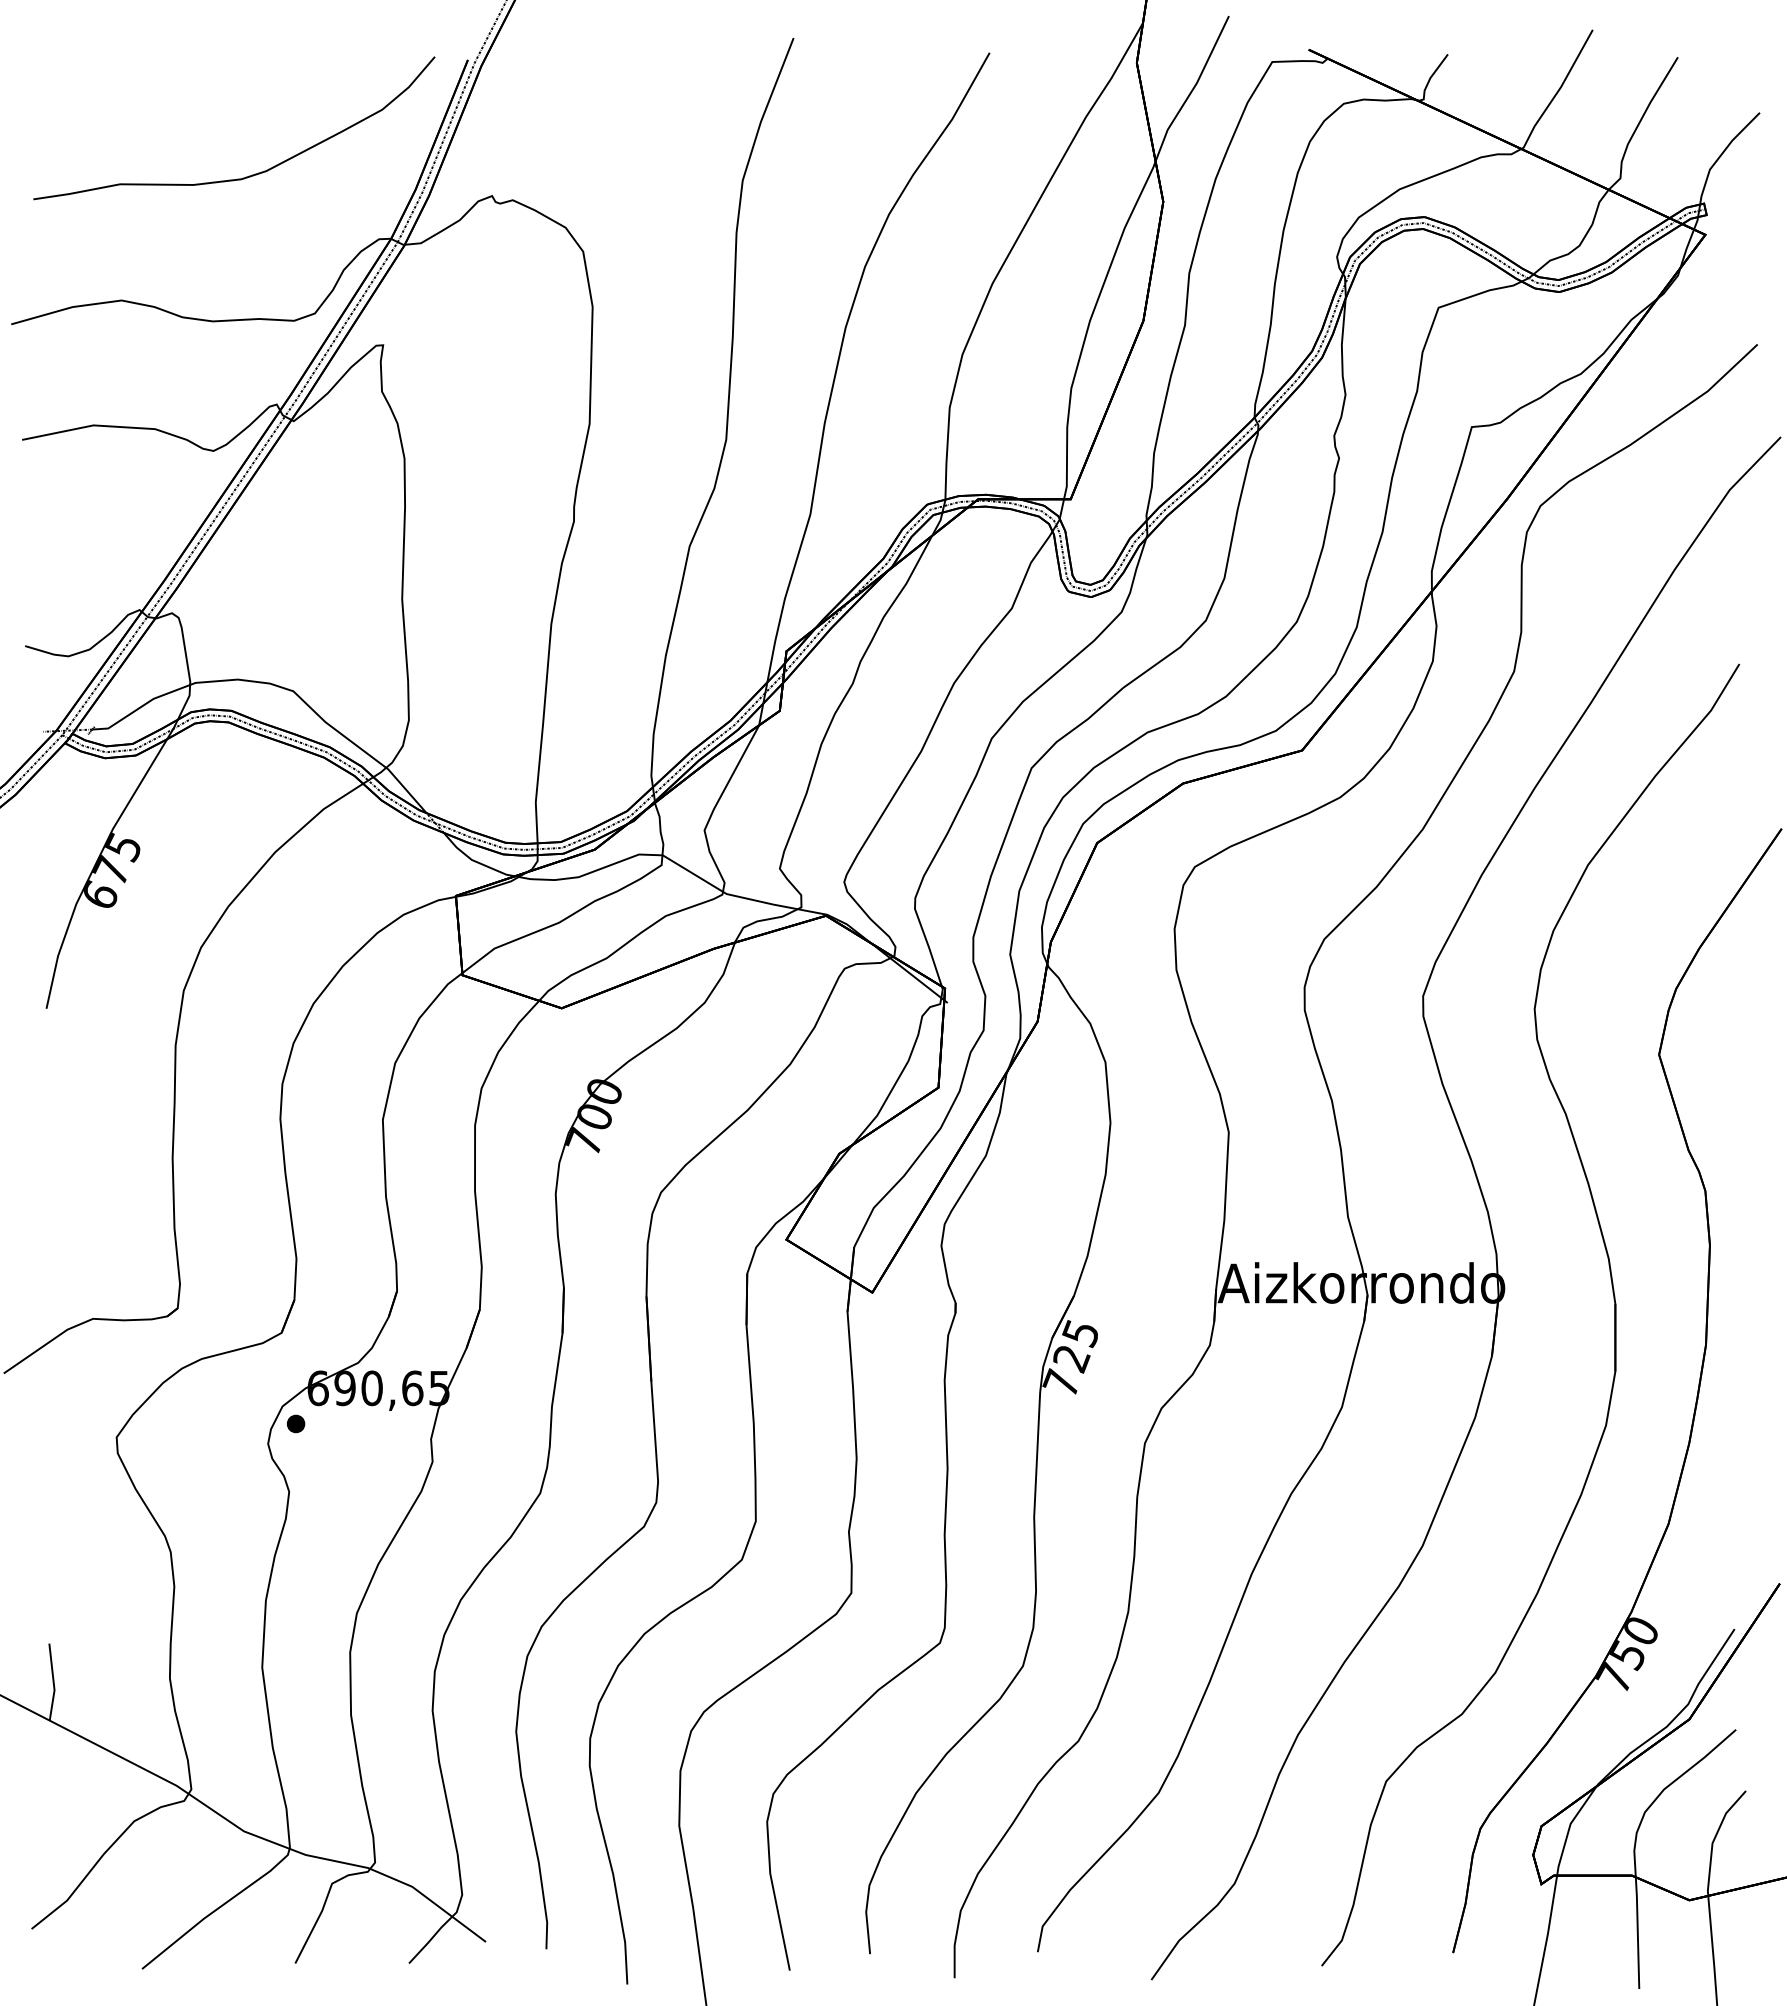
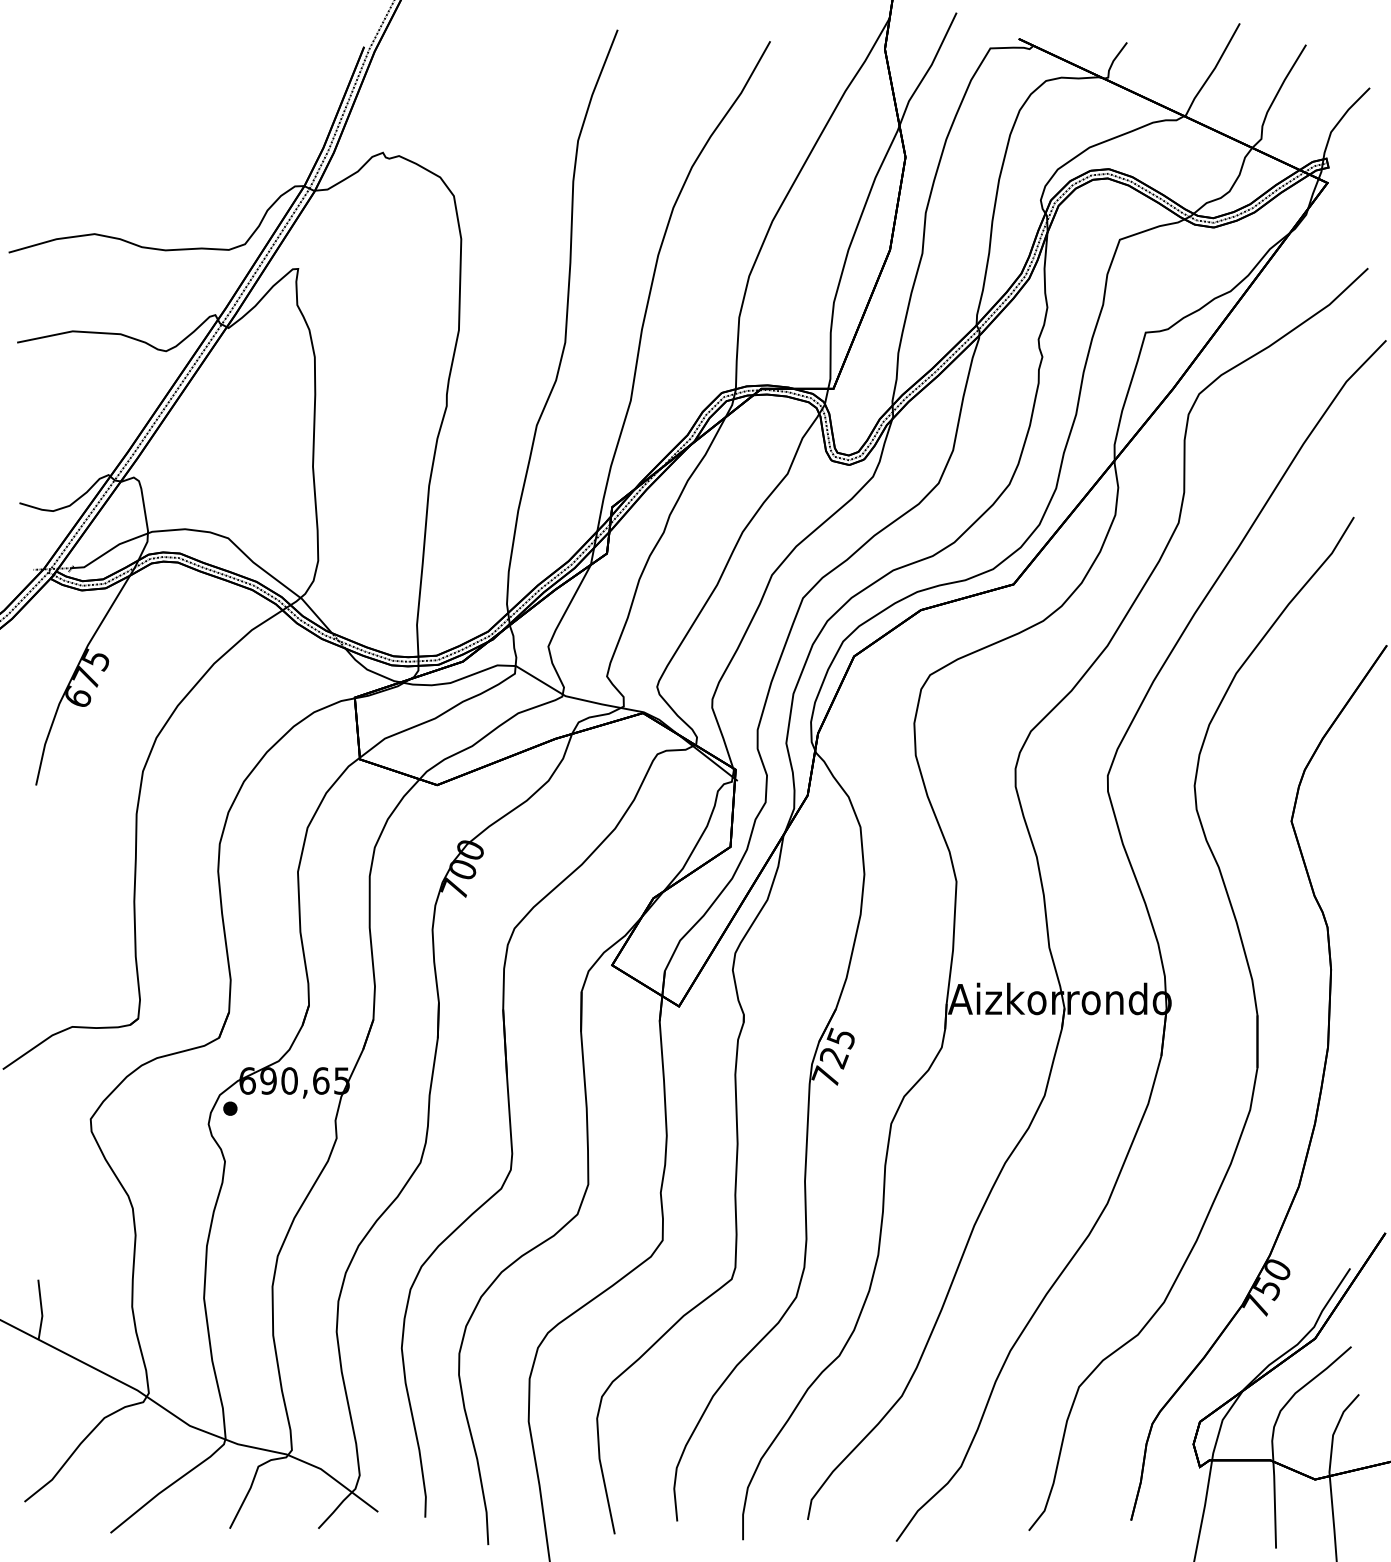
curve: (249, 175) -> (194, 136), removed

